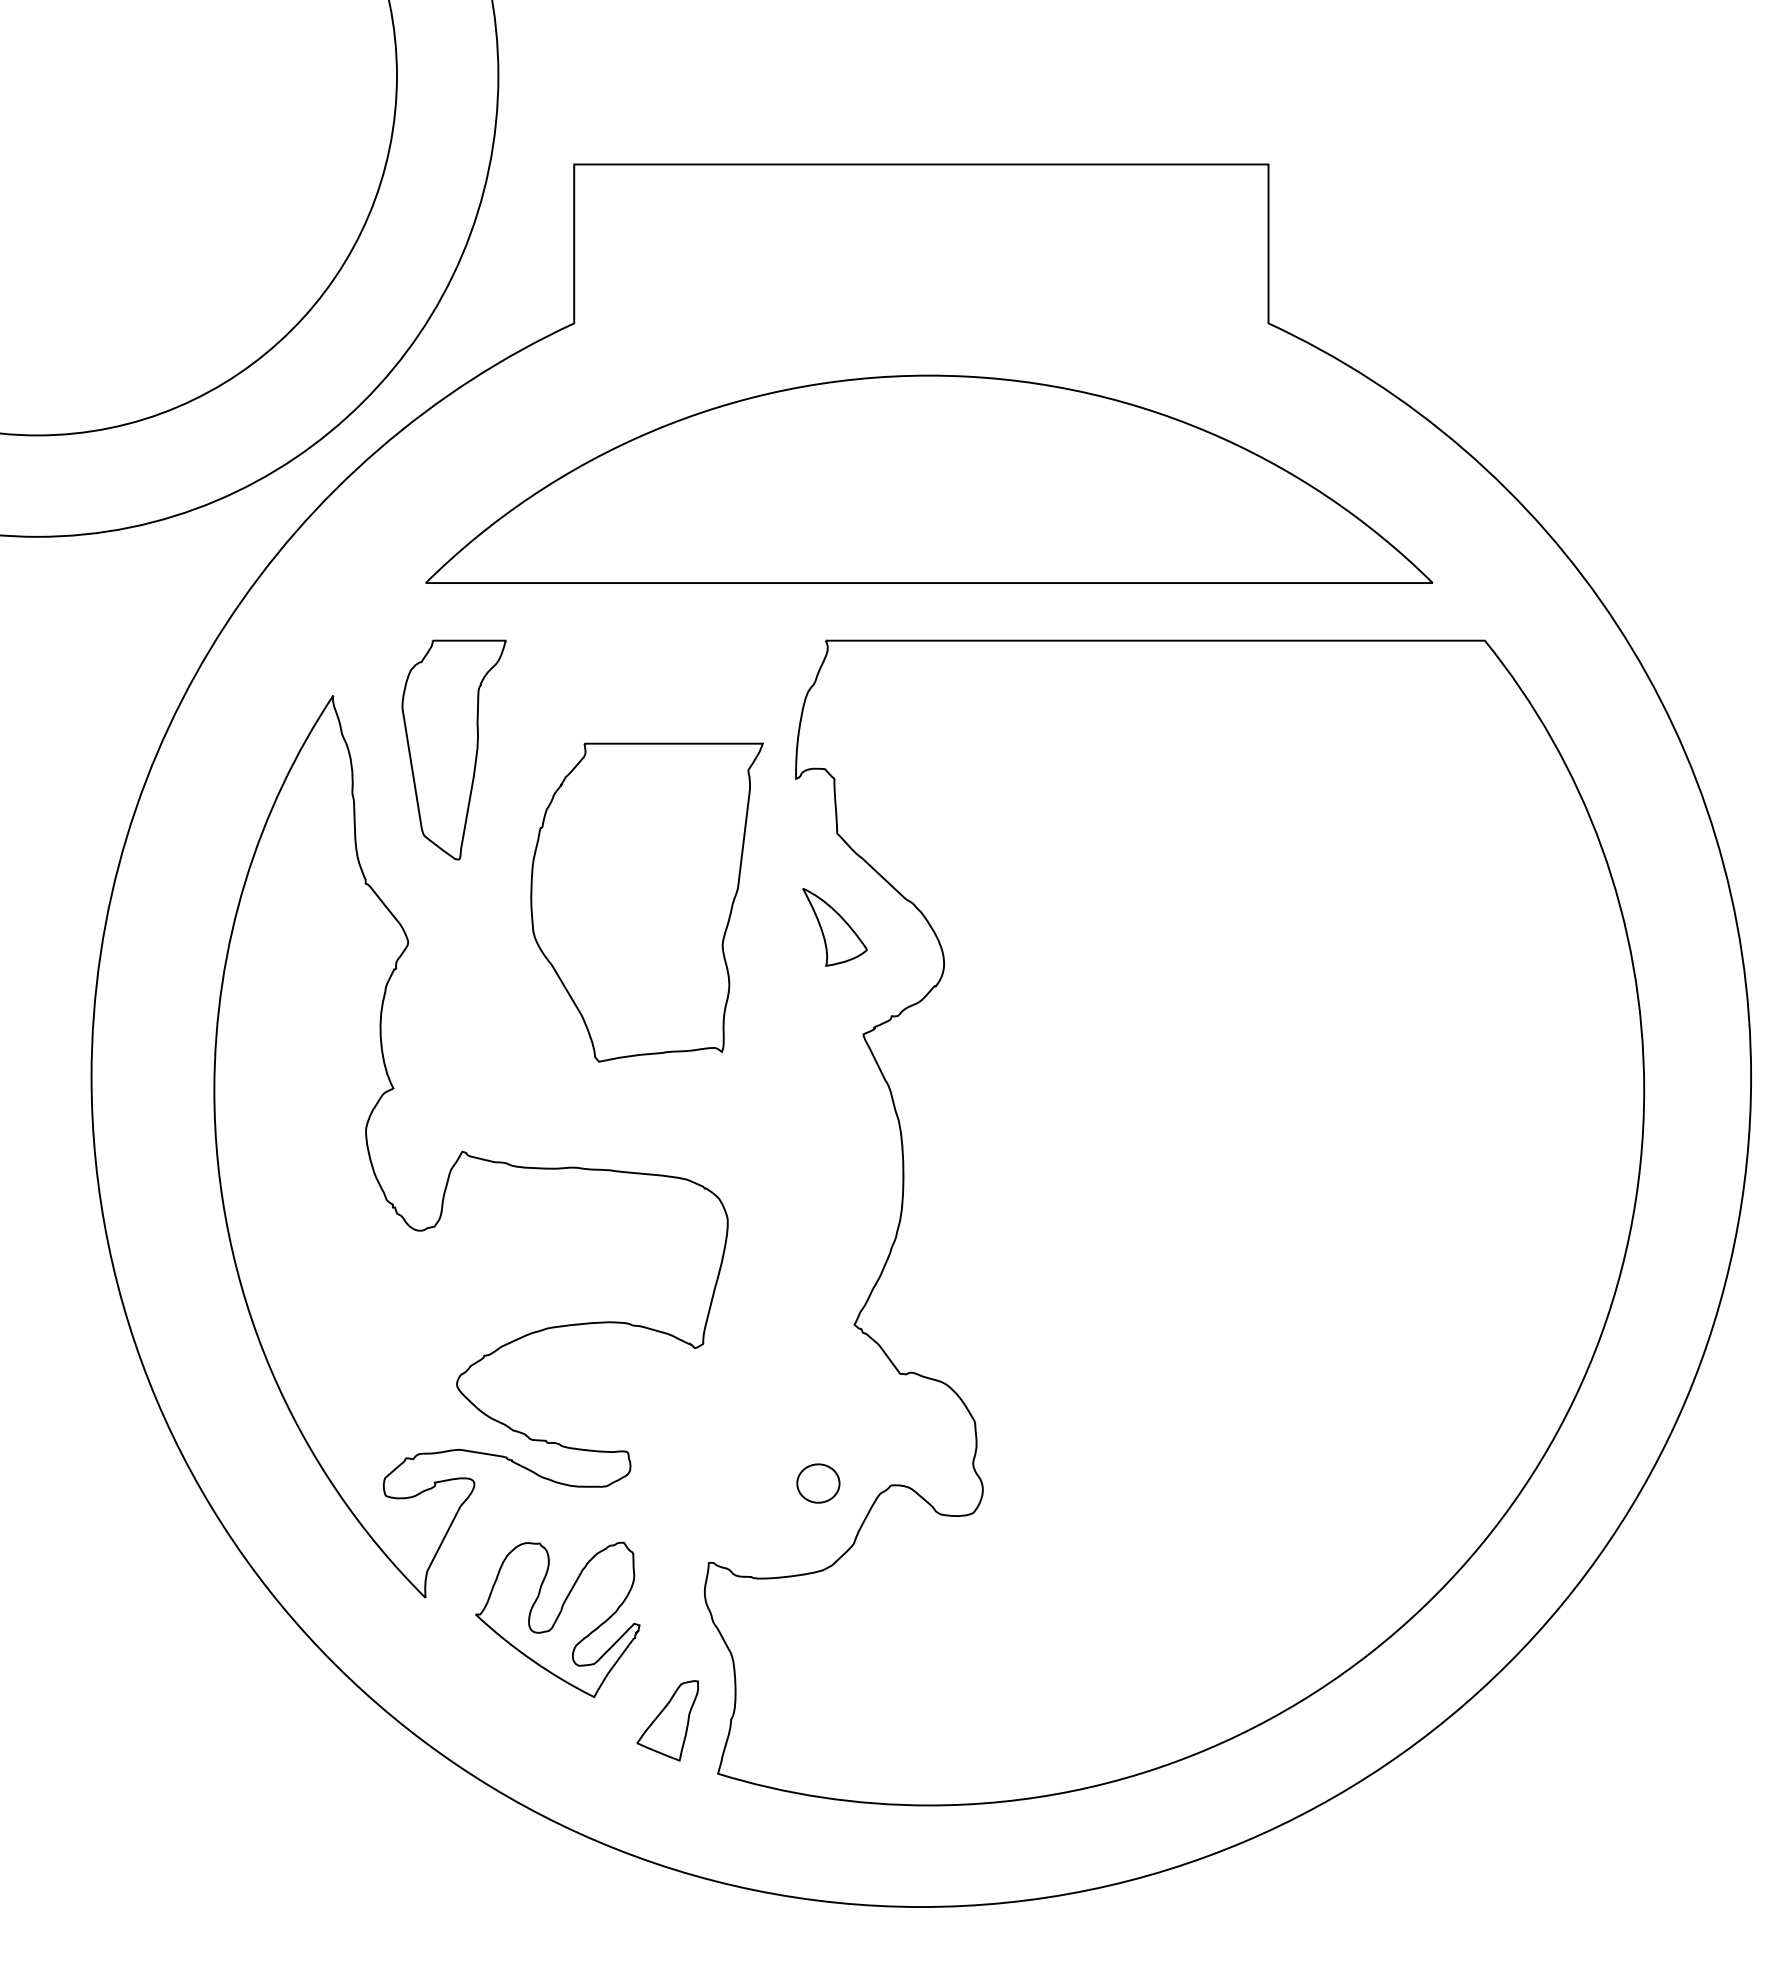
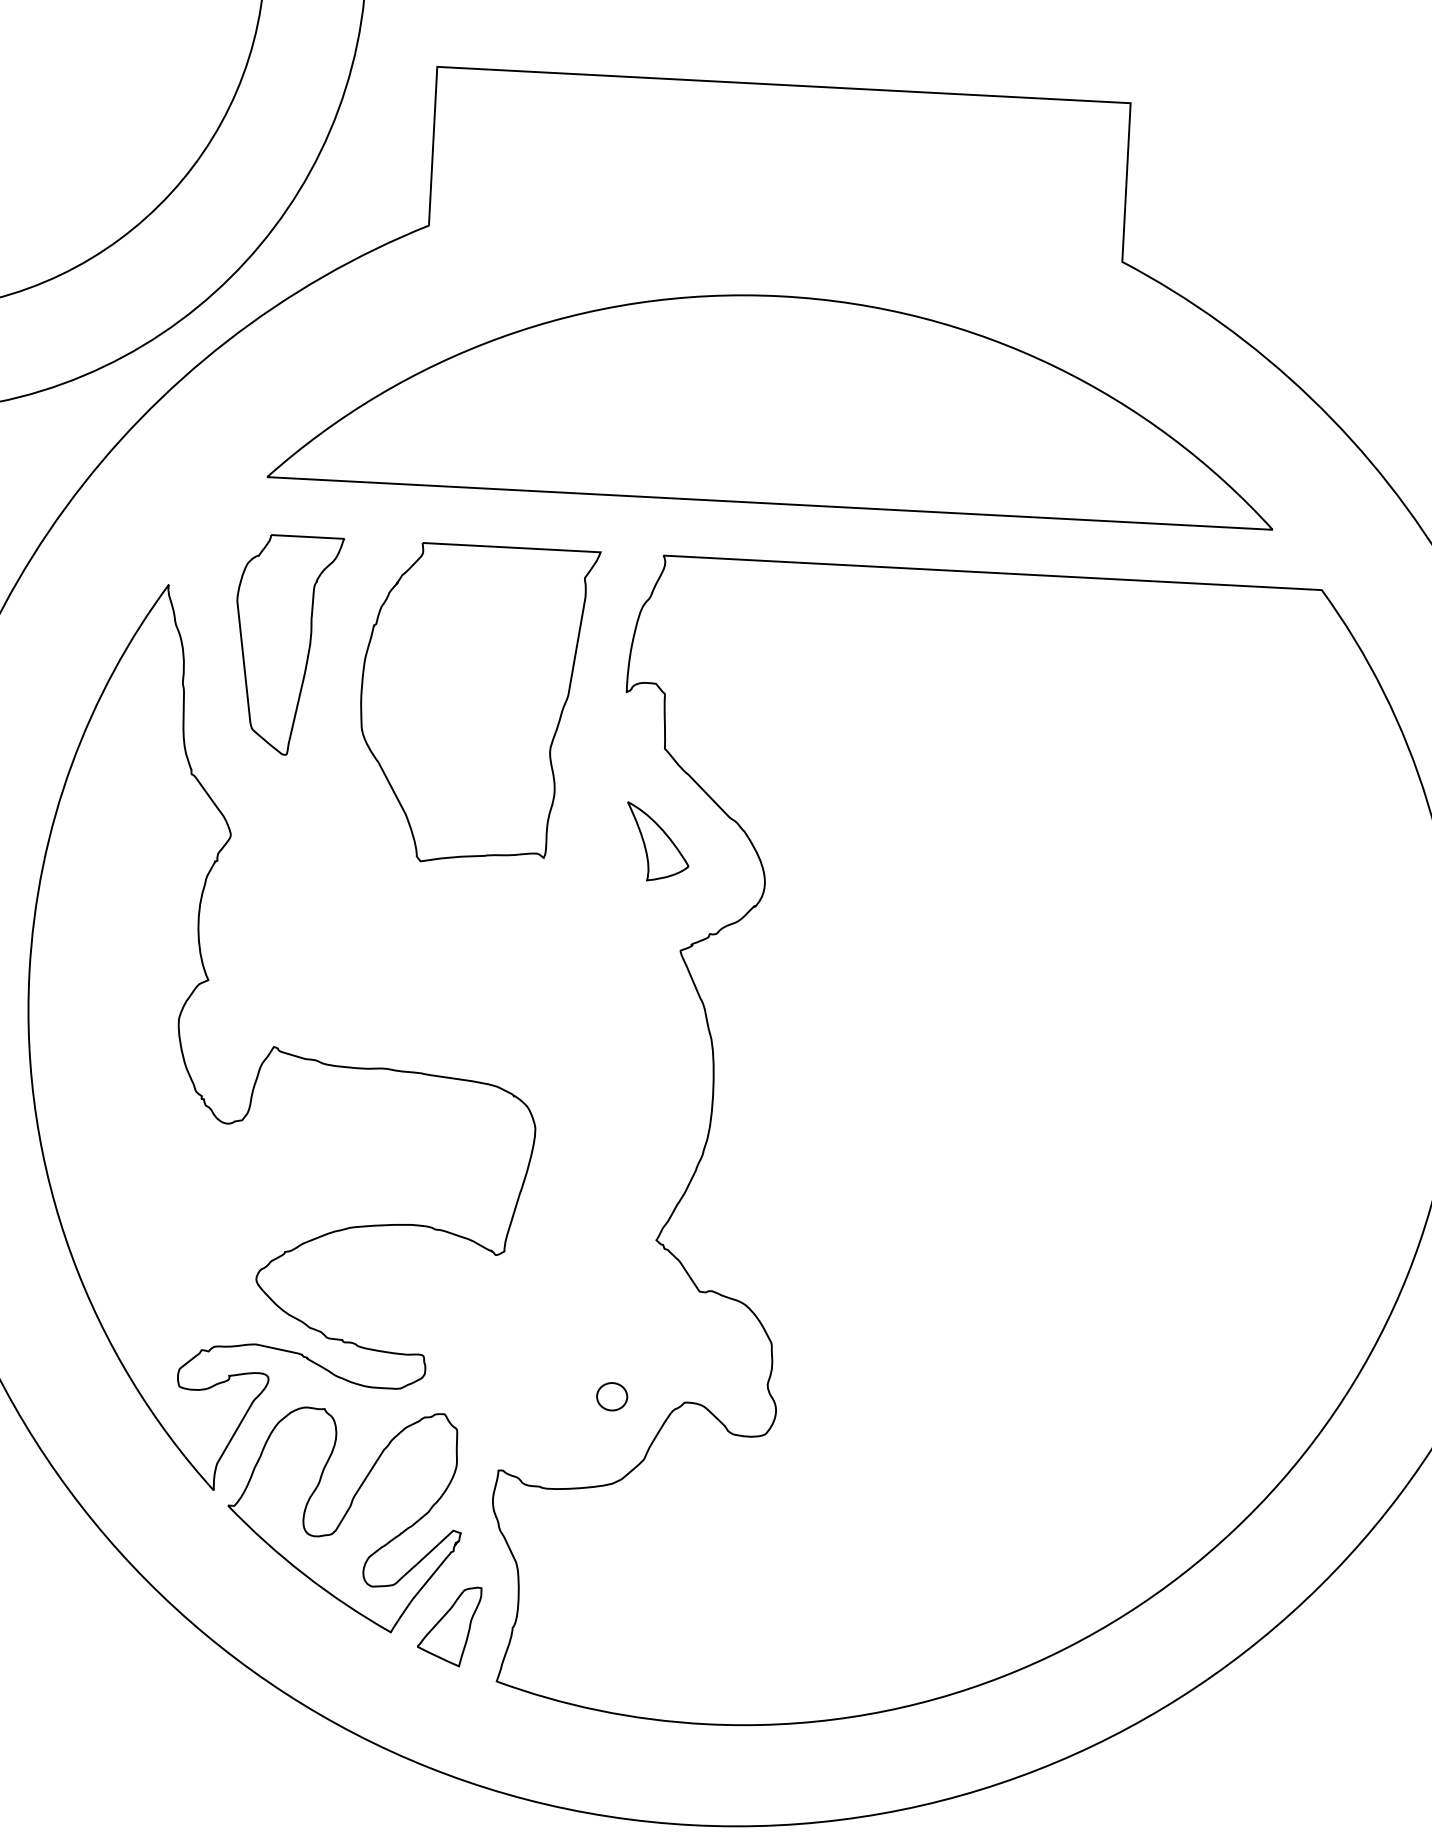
part: (646, 902) -> (476, 704), moved
part: (818, 1482) -> (612, 1395), size x0.71
part: (557, 1619) -> (344, 1519), size x1.43

